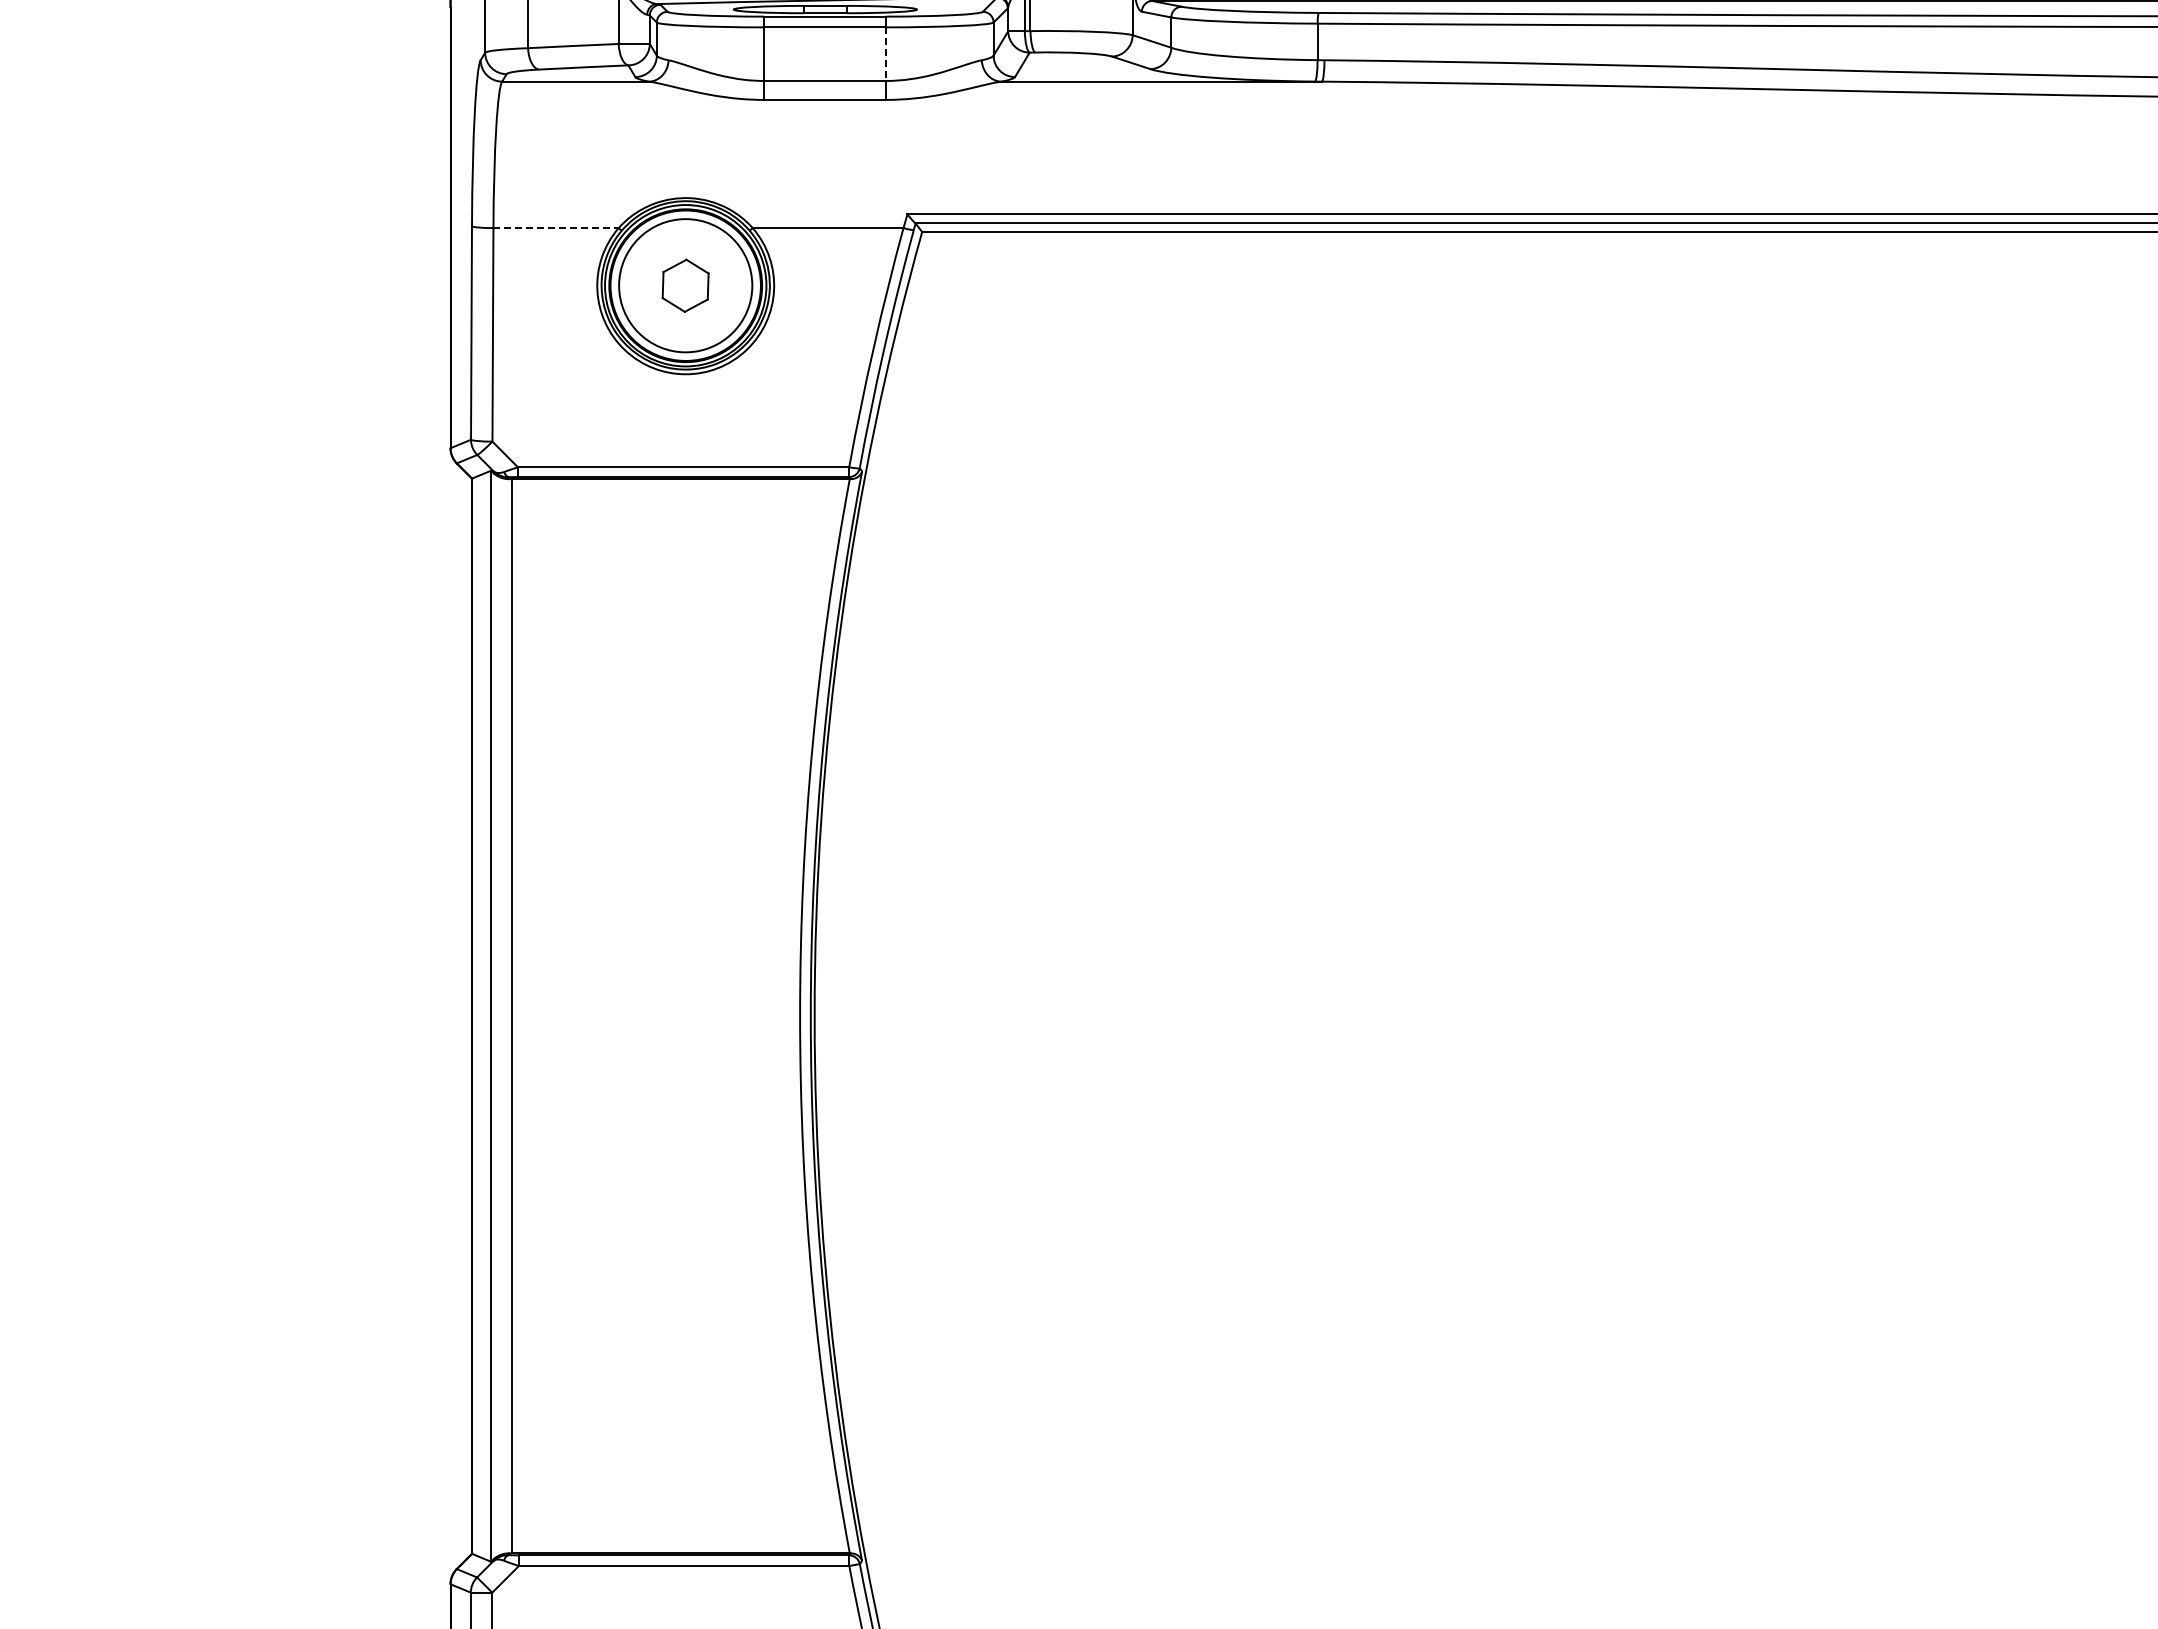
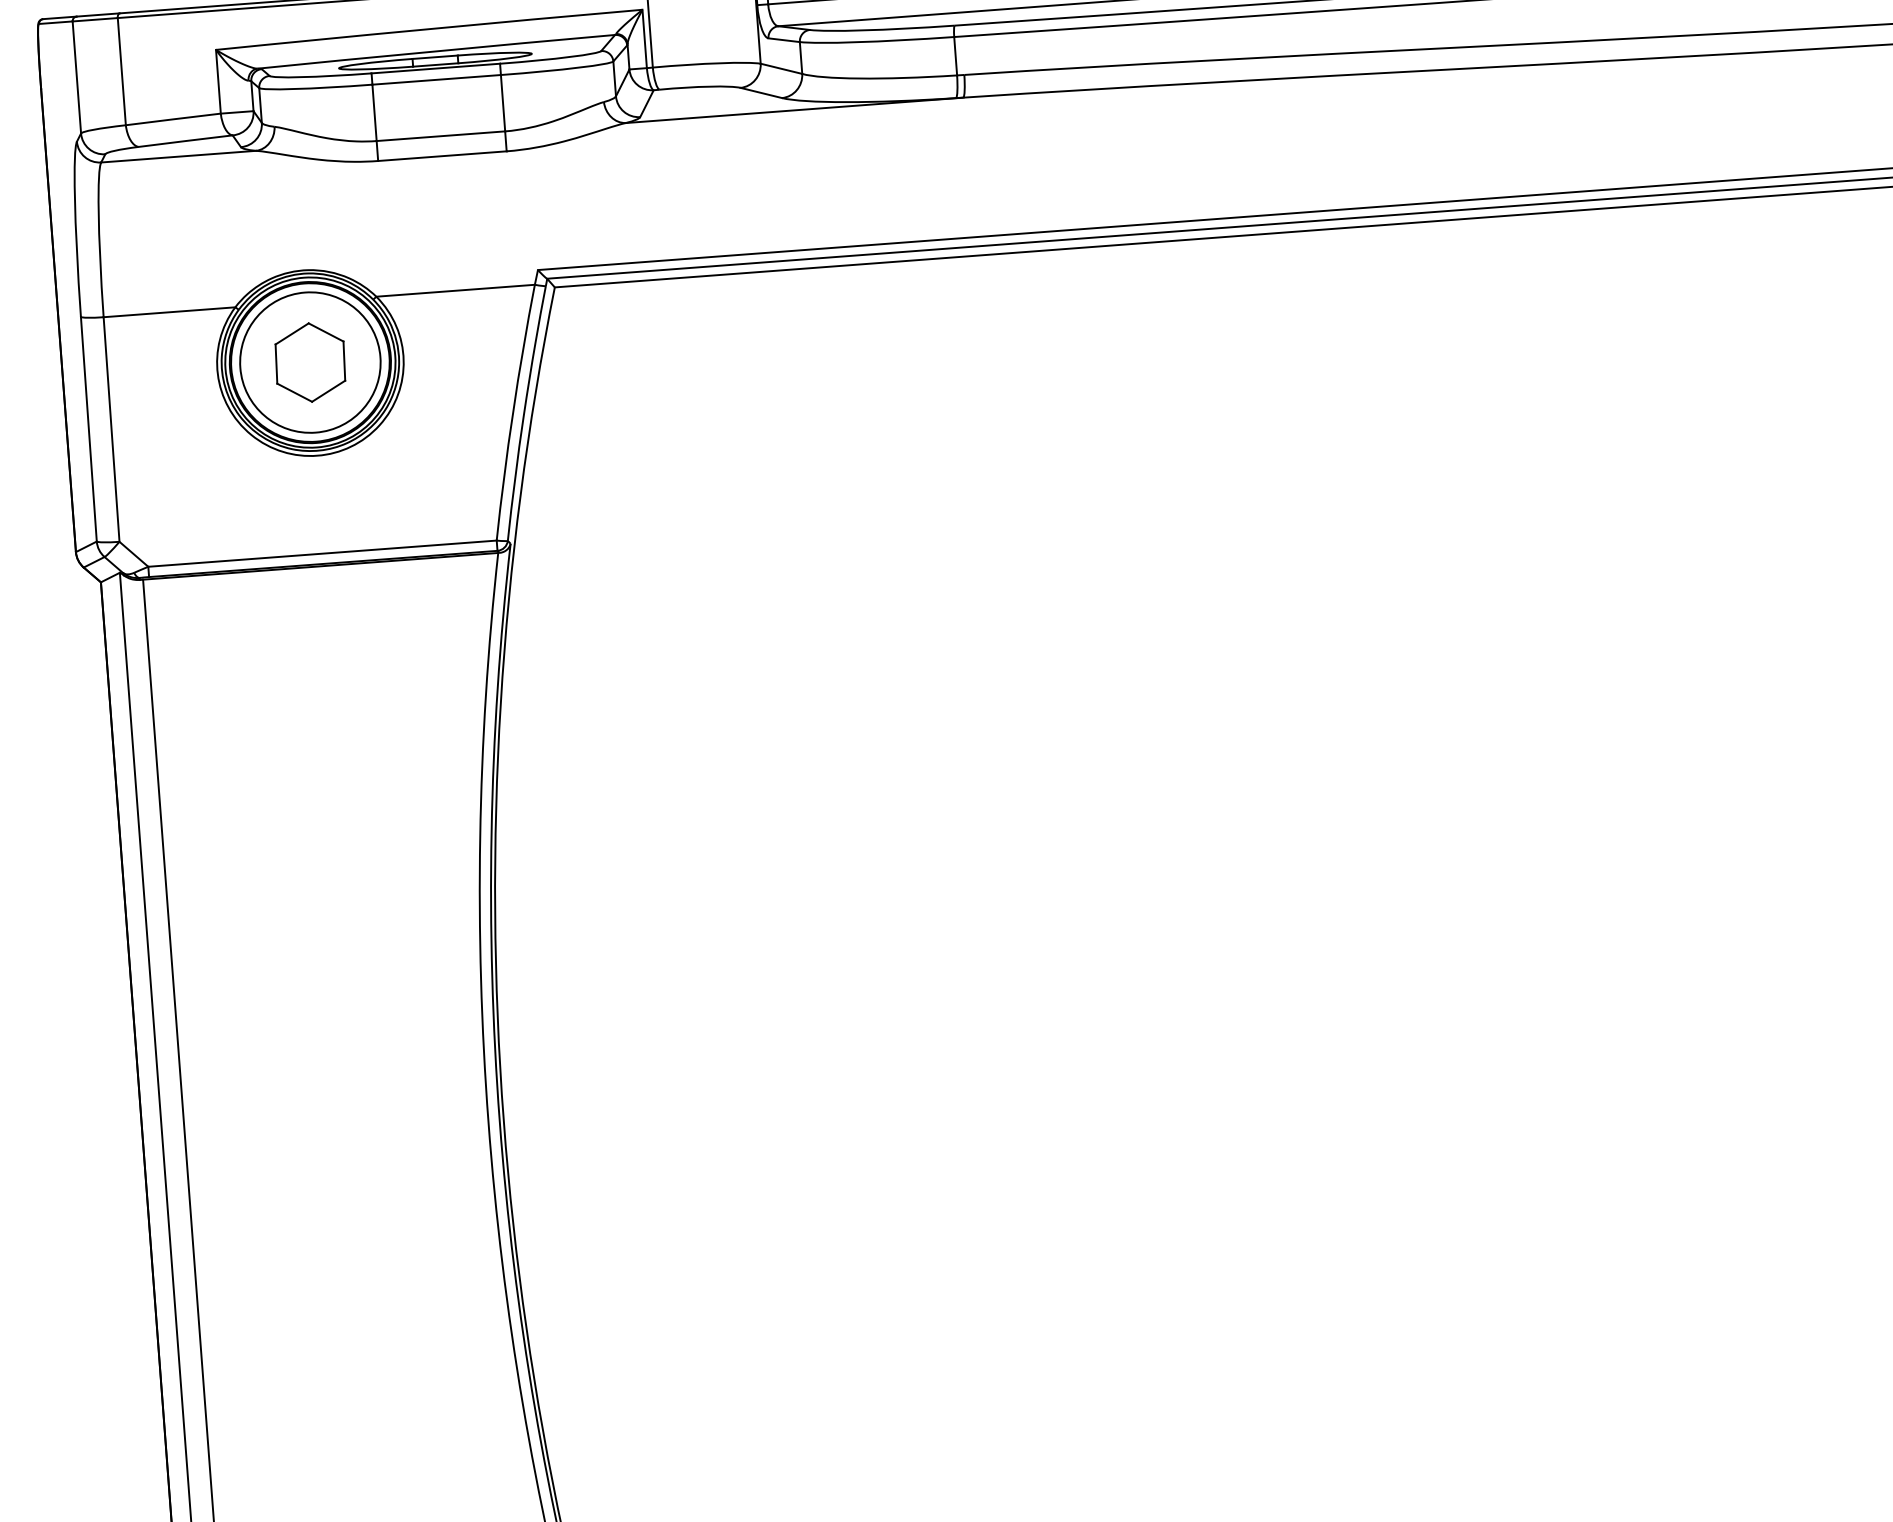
line: (886, 54) -> (503, 103), dashed -> solid
line: (556, 228) -> (169, 312), dashed -> solid
part: (685, 285) -> (310, 362), size x1.43

